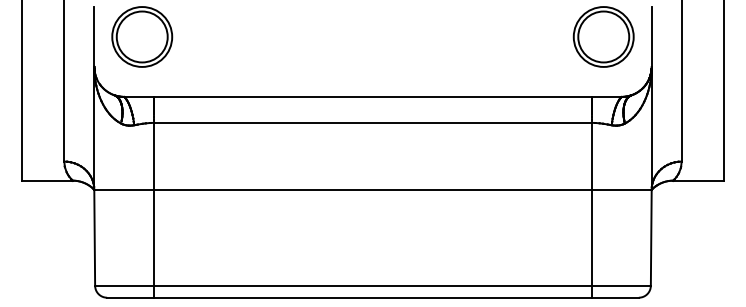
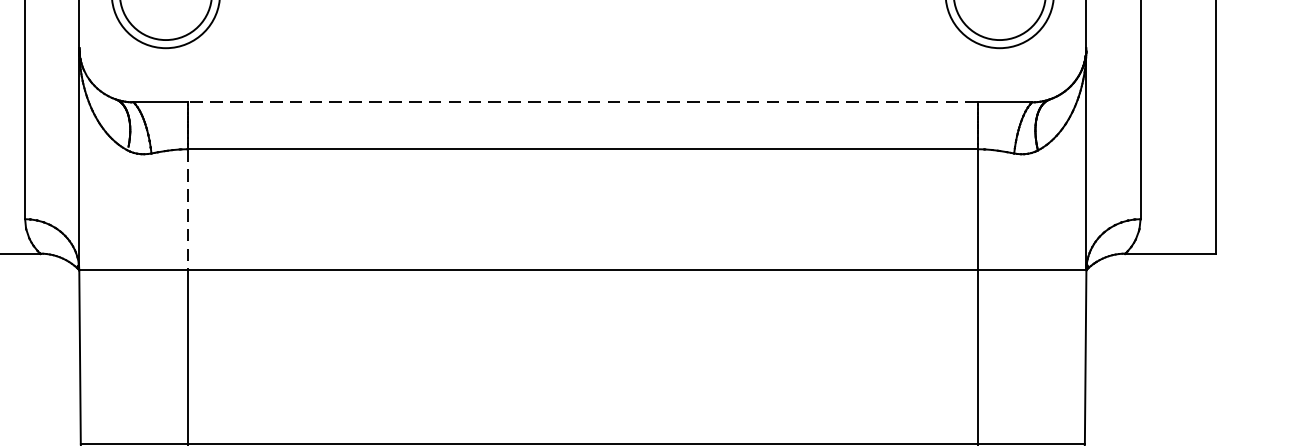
line: (372, 96) -> (581, 101), solid -> dashed
line: (154, 156) -> (188, 209), solid -> dashed

